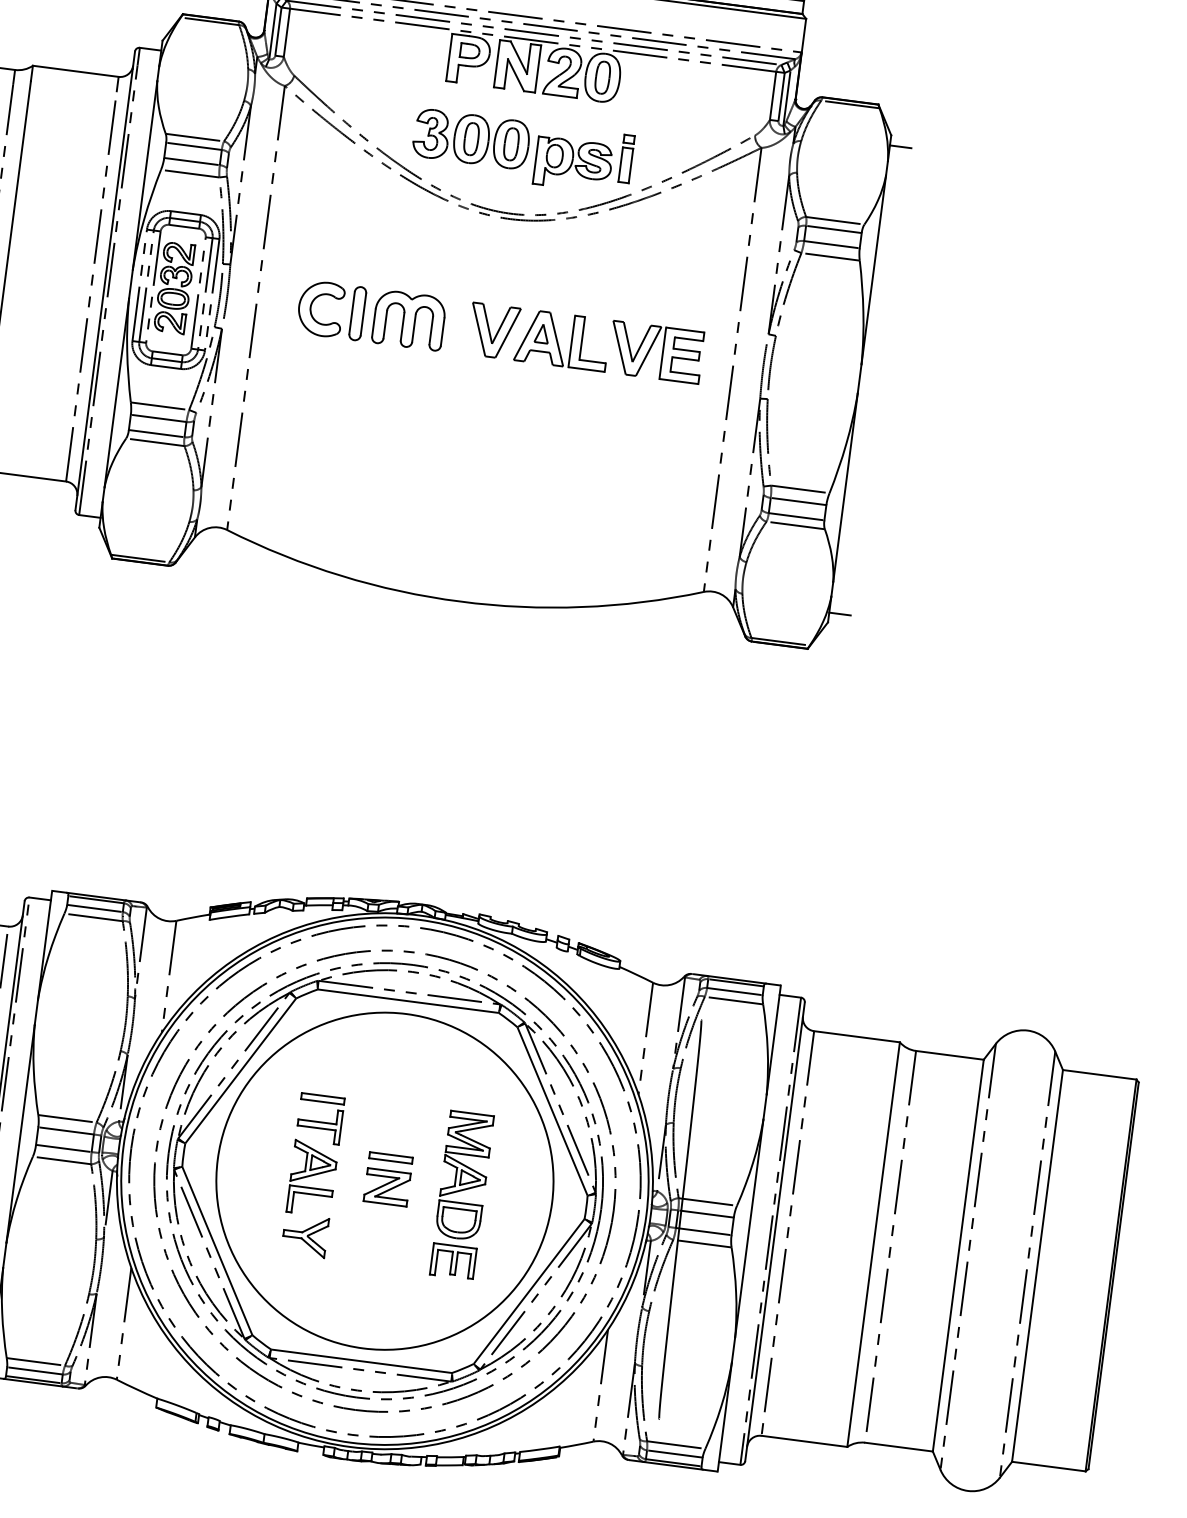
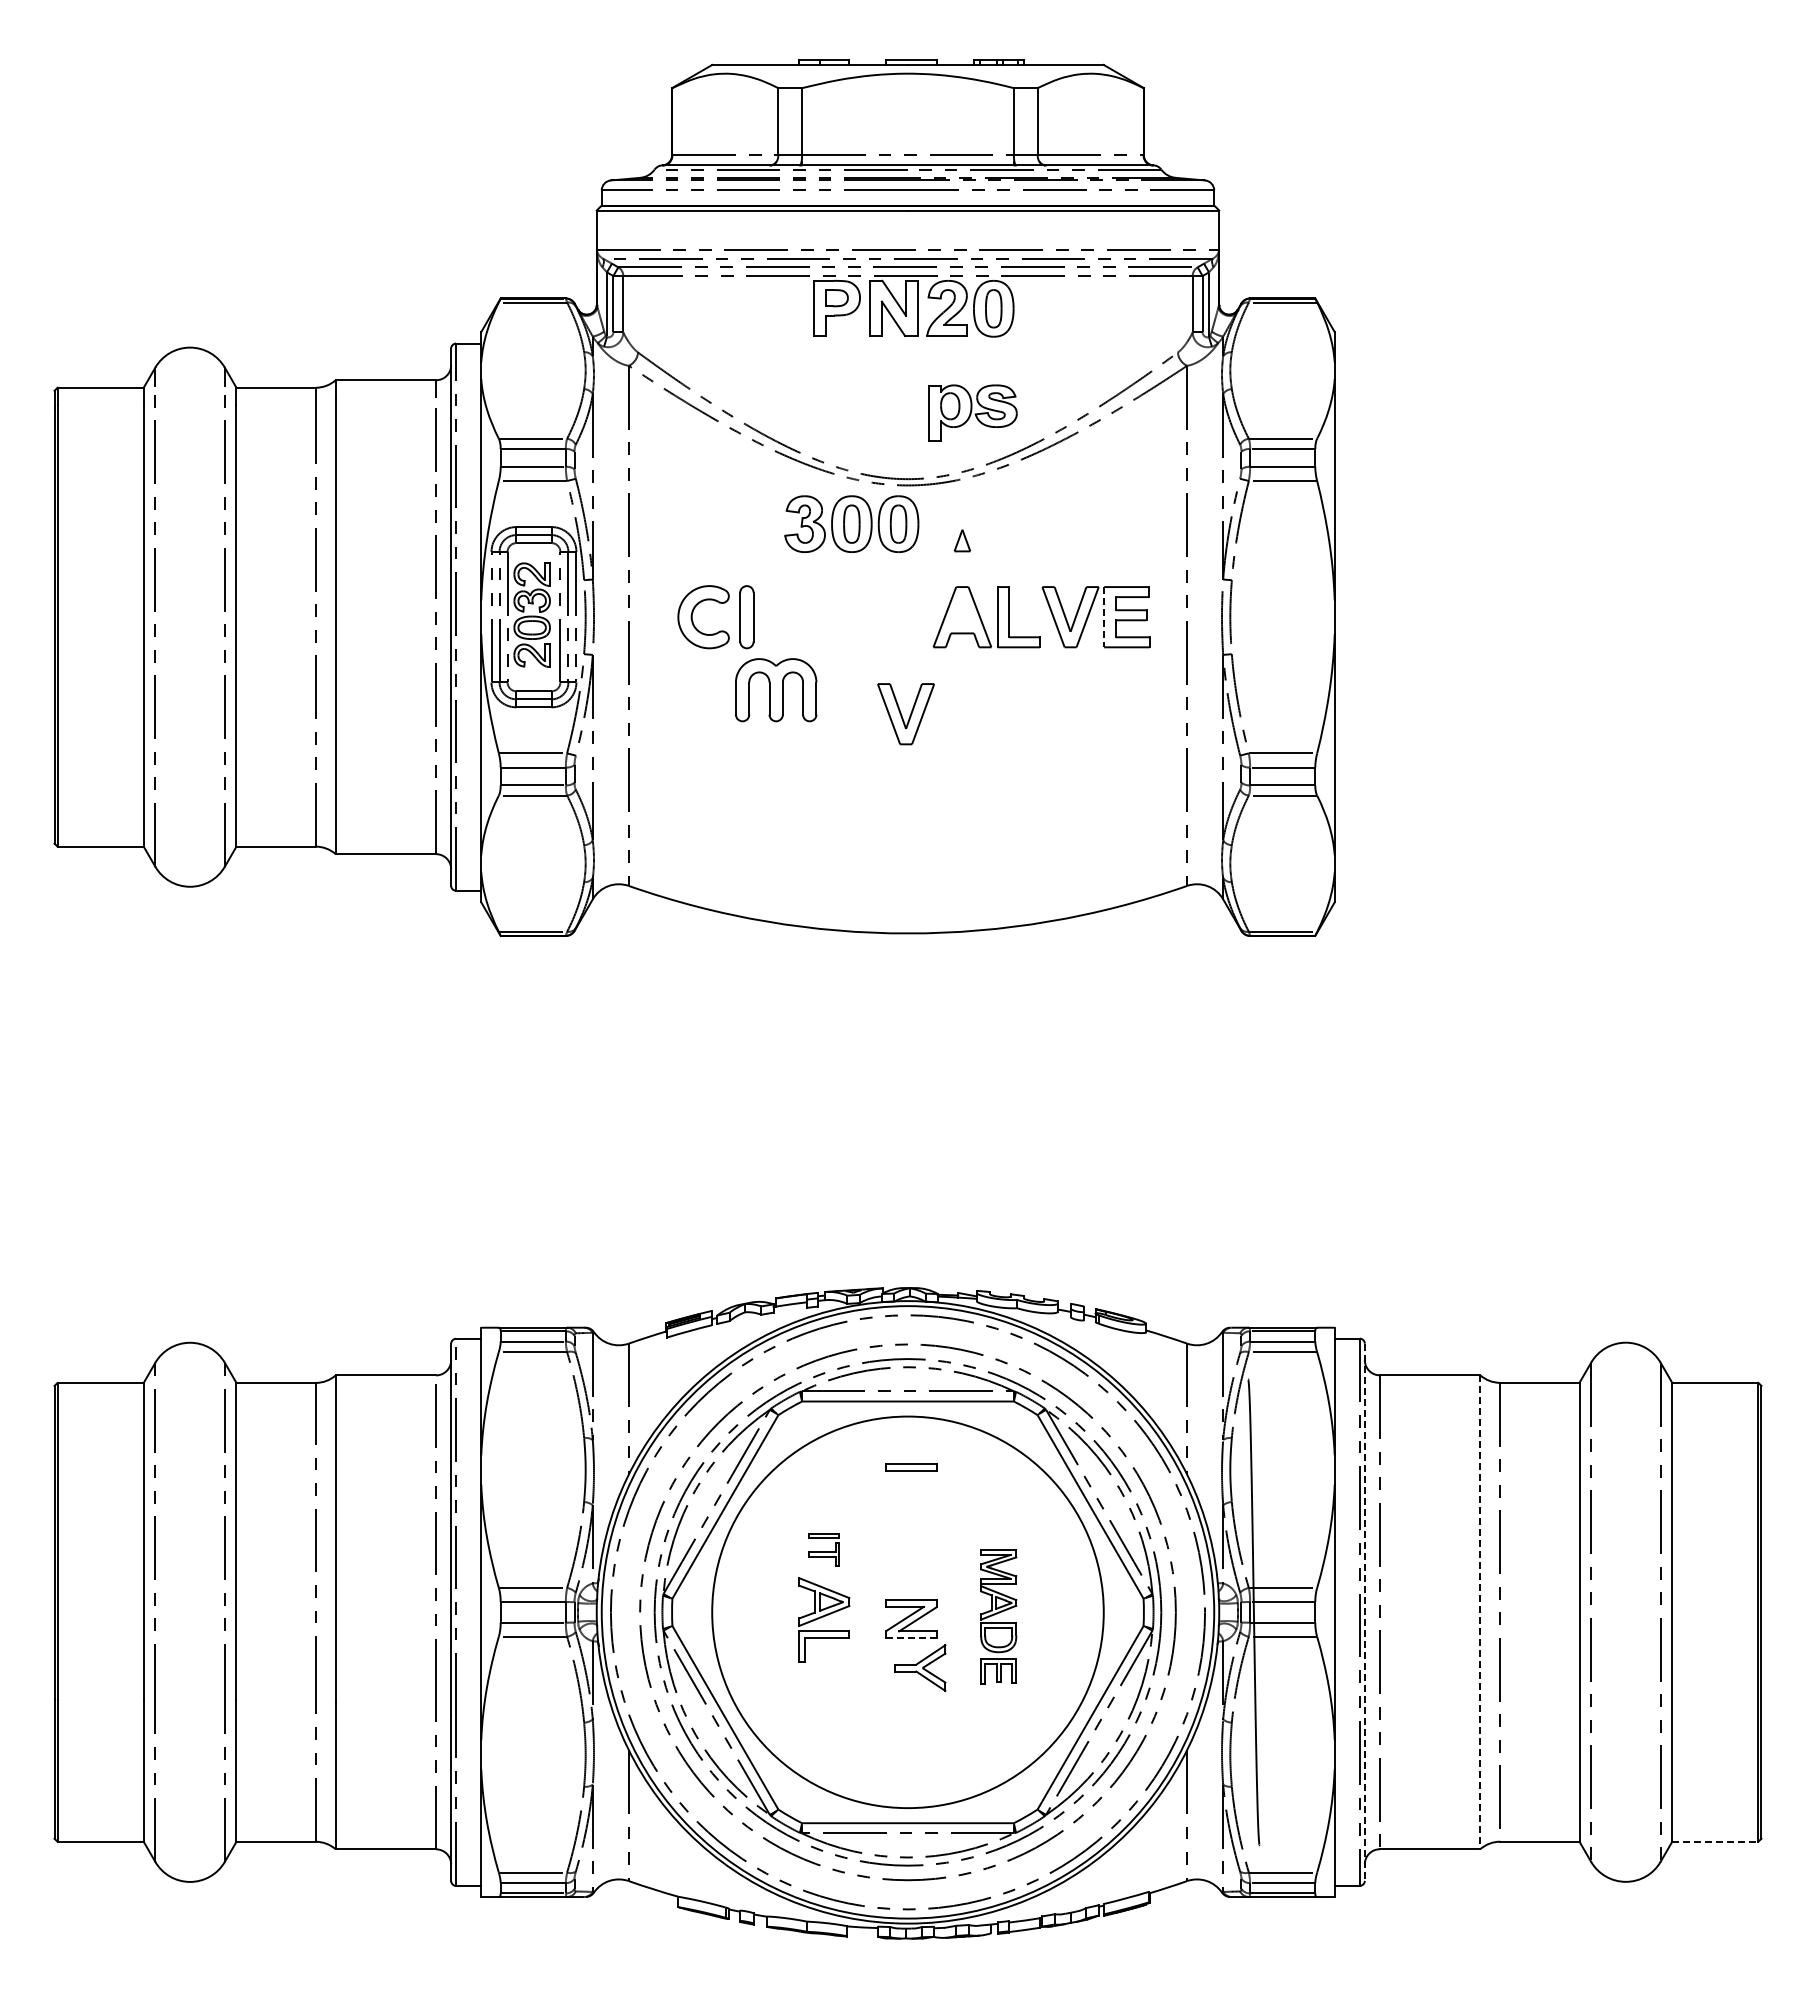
part: (471, 138) -> (851, 523), moved
line: (900, 146) -> (1346, 343), removed
part: (626, 158) -> (1033, 398), removed
part: (409, 320) -> (776, 690), moved
part: (493, 331) -> (905, 714), moved
part: (541, 333) -> (961, 540), moved
line: (663, 353) -> (1104, 617), solid -> dashed
line: (839, 614) -> (1346, 891), removed
part: (319, 1118) -> (823, 1549), size x0.6
part: (391, 1157) -> (911, 1467), moved
part: (461, 1194) -> (998, 1616), size x0.7
line: (385, 1203) -> (911, 1638), solid -> dashed
line: (774, 1231) -> (1364, 1612), solid -> dashed
part: (305, 1235) -> (920, 1667), moved
line: (873, 1244) -> (1480, 1612), solid -> dashed
line: (1049, 1466) -> (1715, 1841), solid -> dashed

